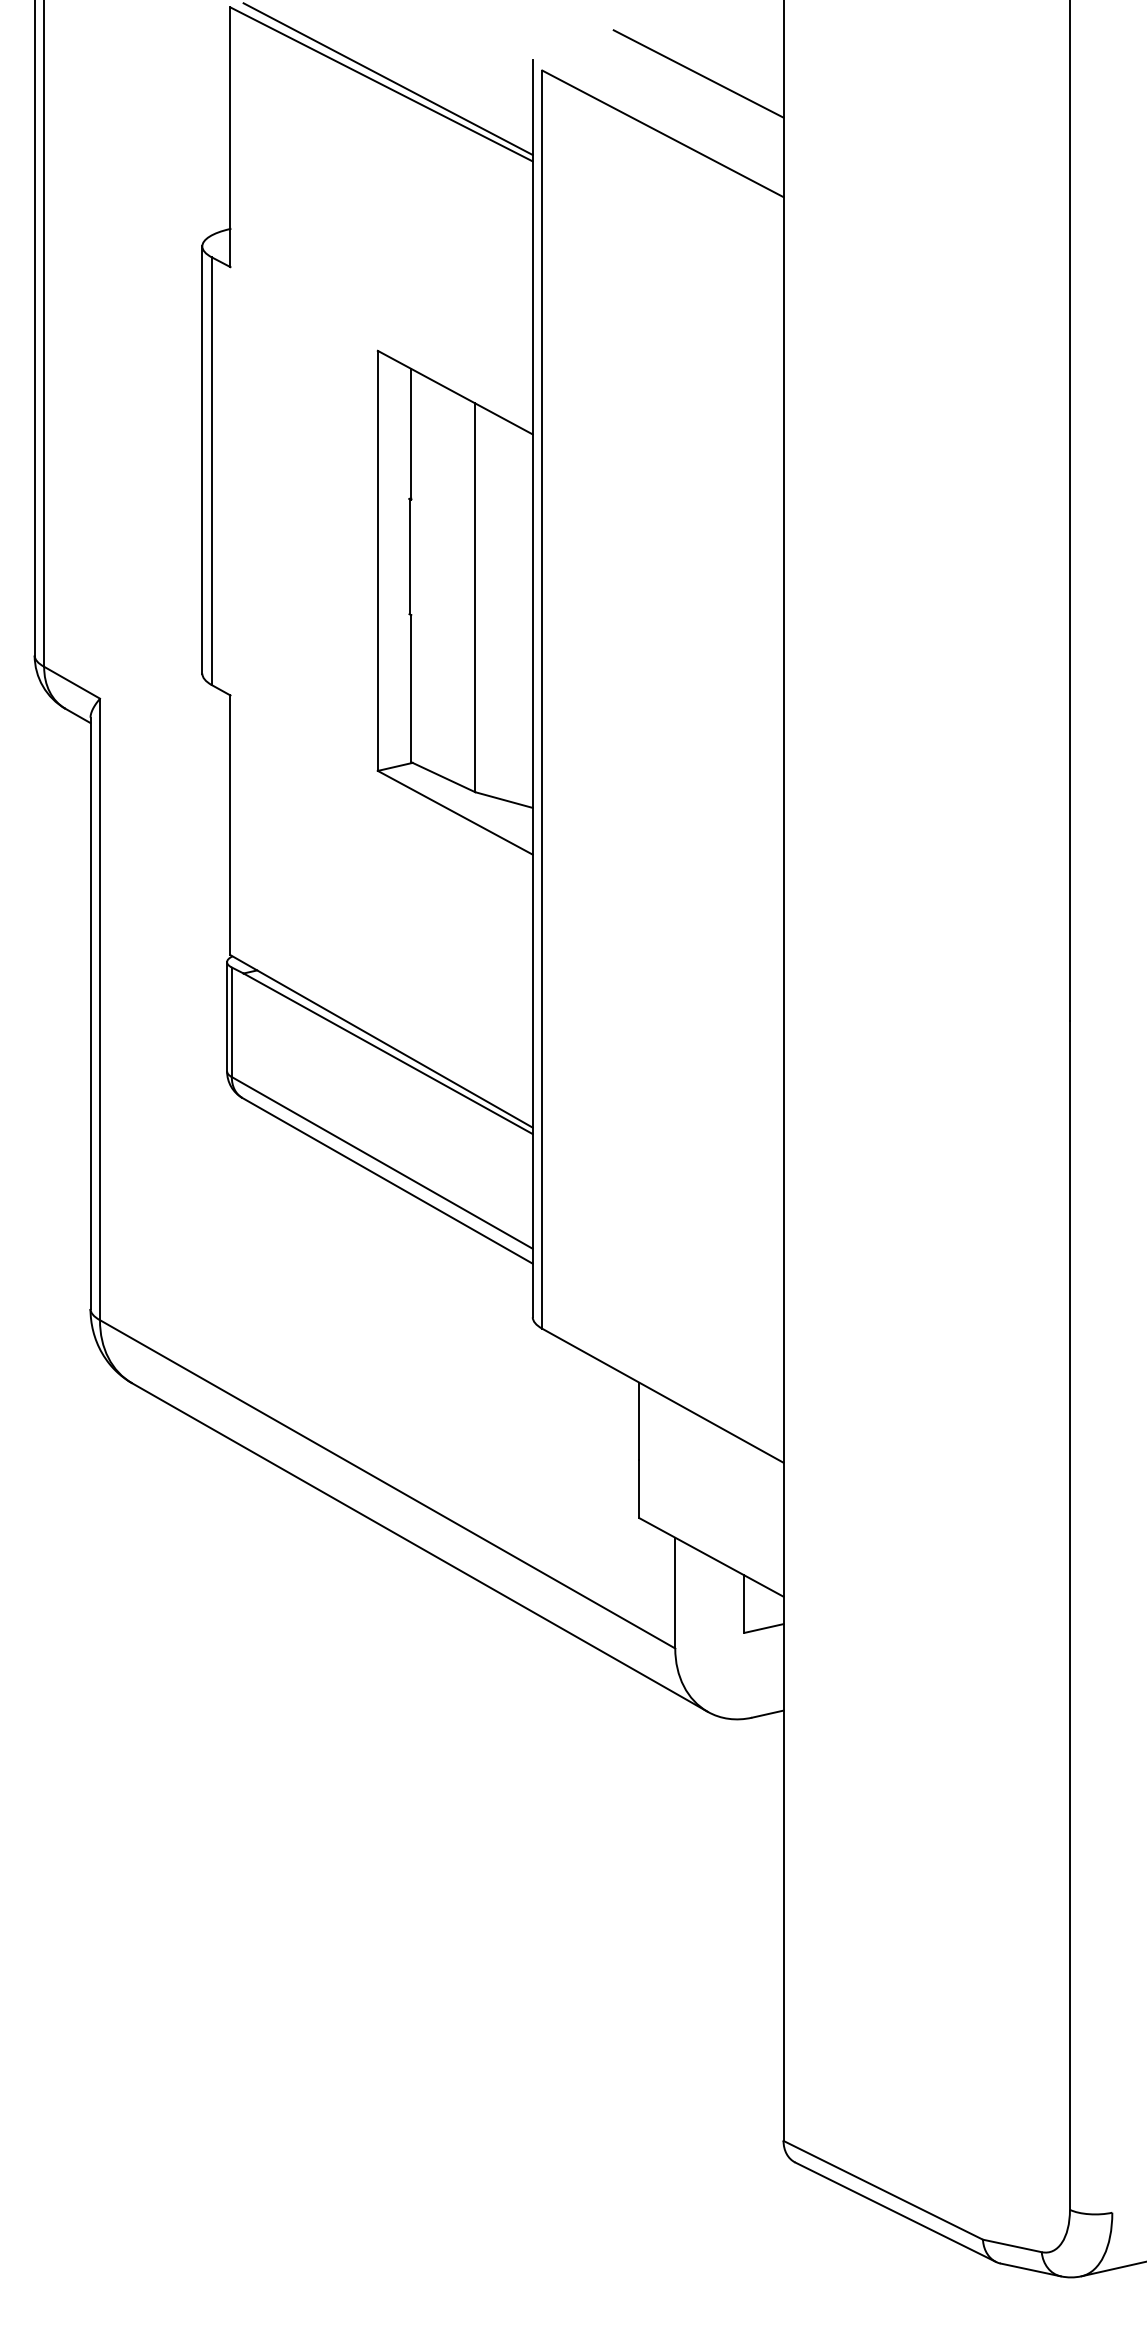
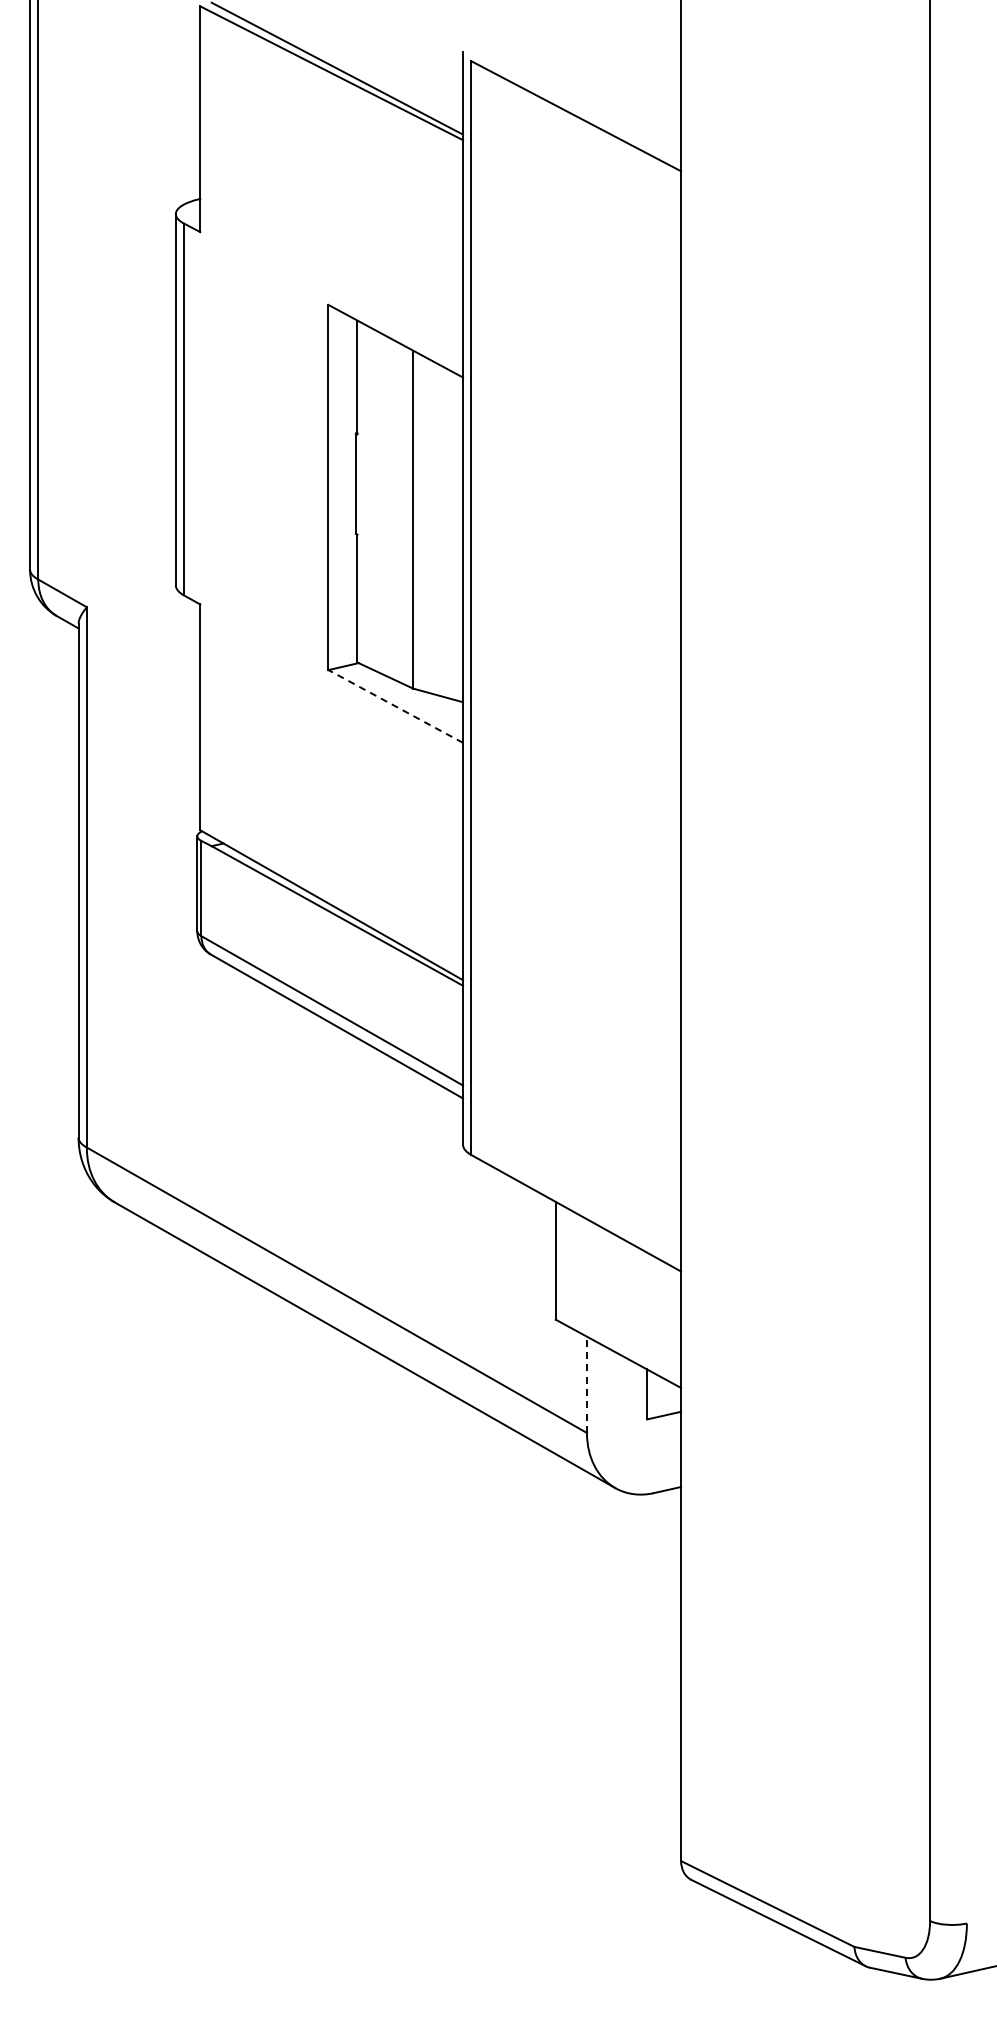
line: (698, 74) -> (607, 64), removed
line: (455, 812) -> (395, 706), solid -> dashed
line: (674, 1592) -> (586, 1384), solid -> dashed

